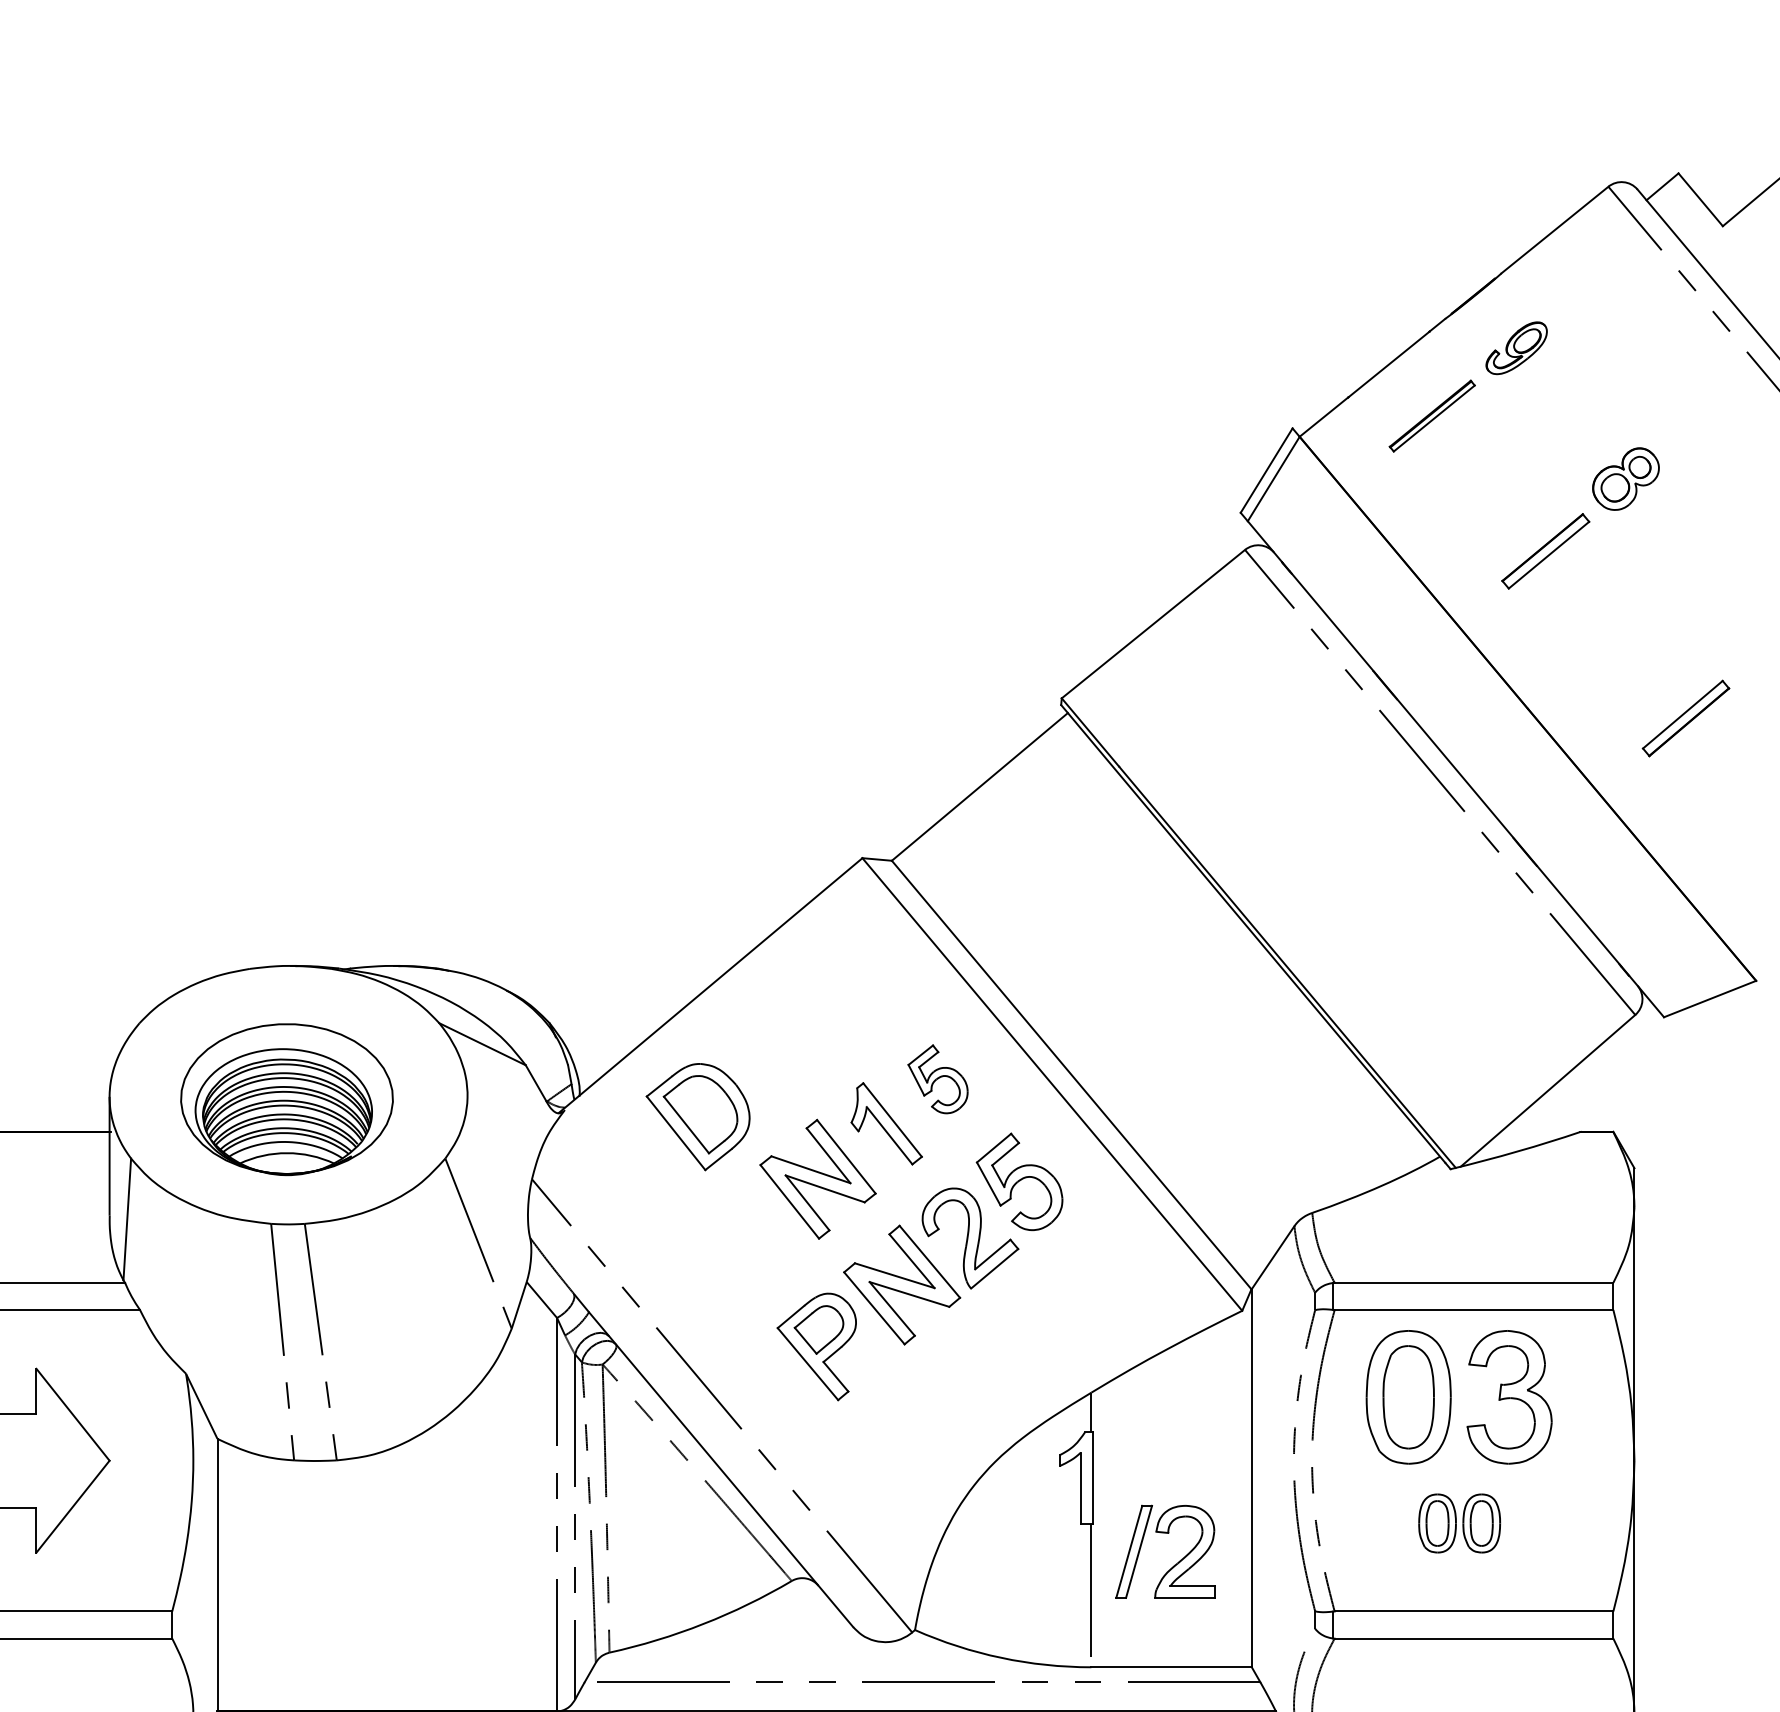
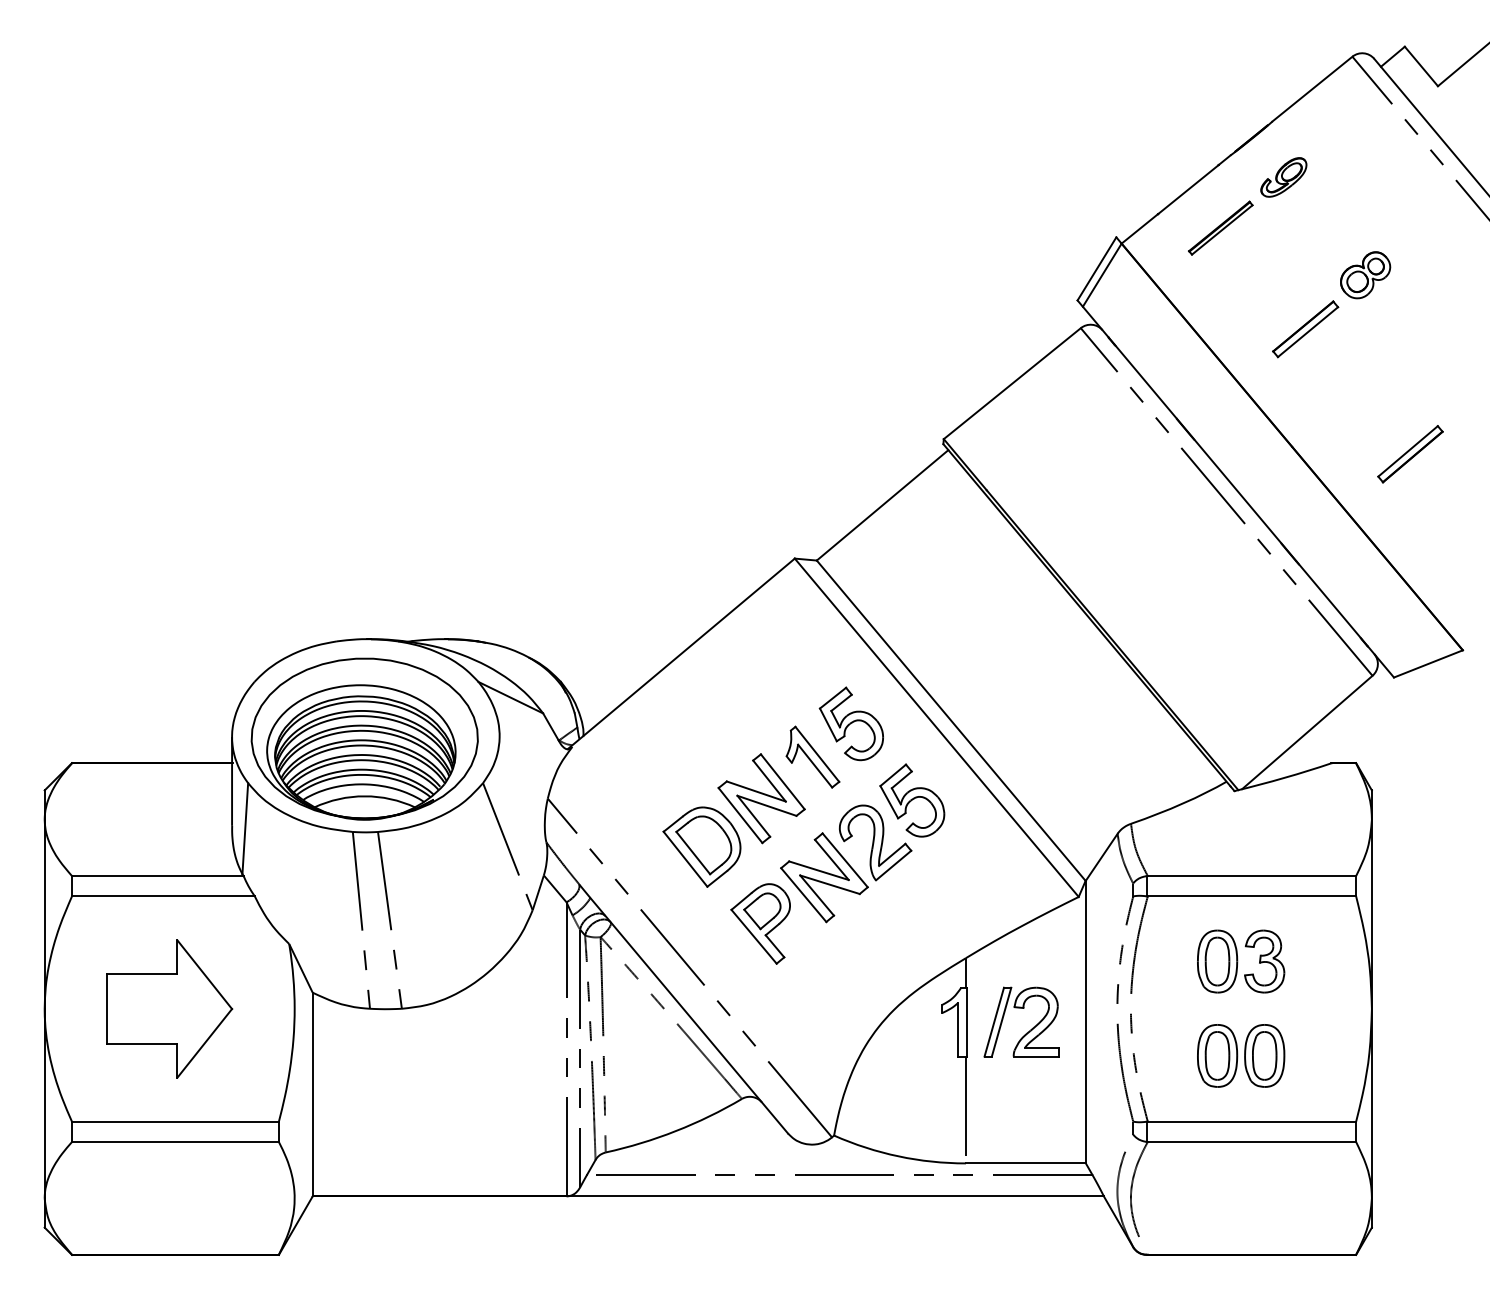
part: (936, 1078) -> (850, 723), size x1.43
part: (286, 1098) -> (364, 738), size x1.43
part: (697, 1116) -> (701, 846), moved
part: (1460, 1397) -> (1241, 961), size x0.62
part: (1460, 1522) -> (1241, 1055), size x1.43
part: (1177, 1561) -> (1030, 1029), moved

